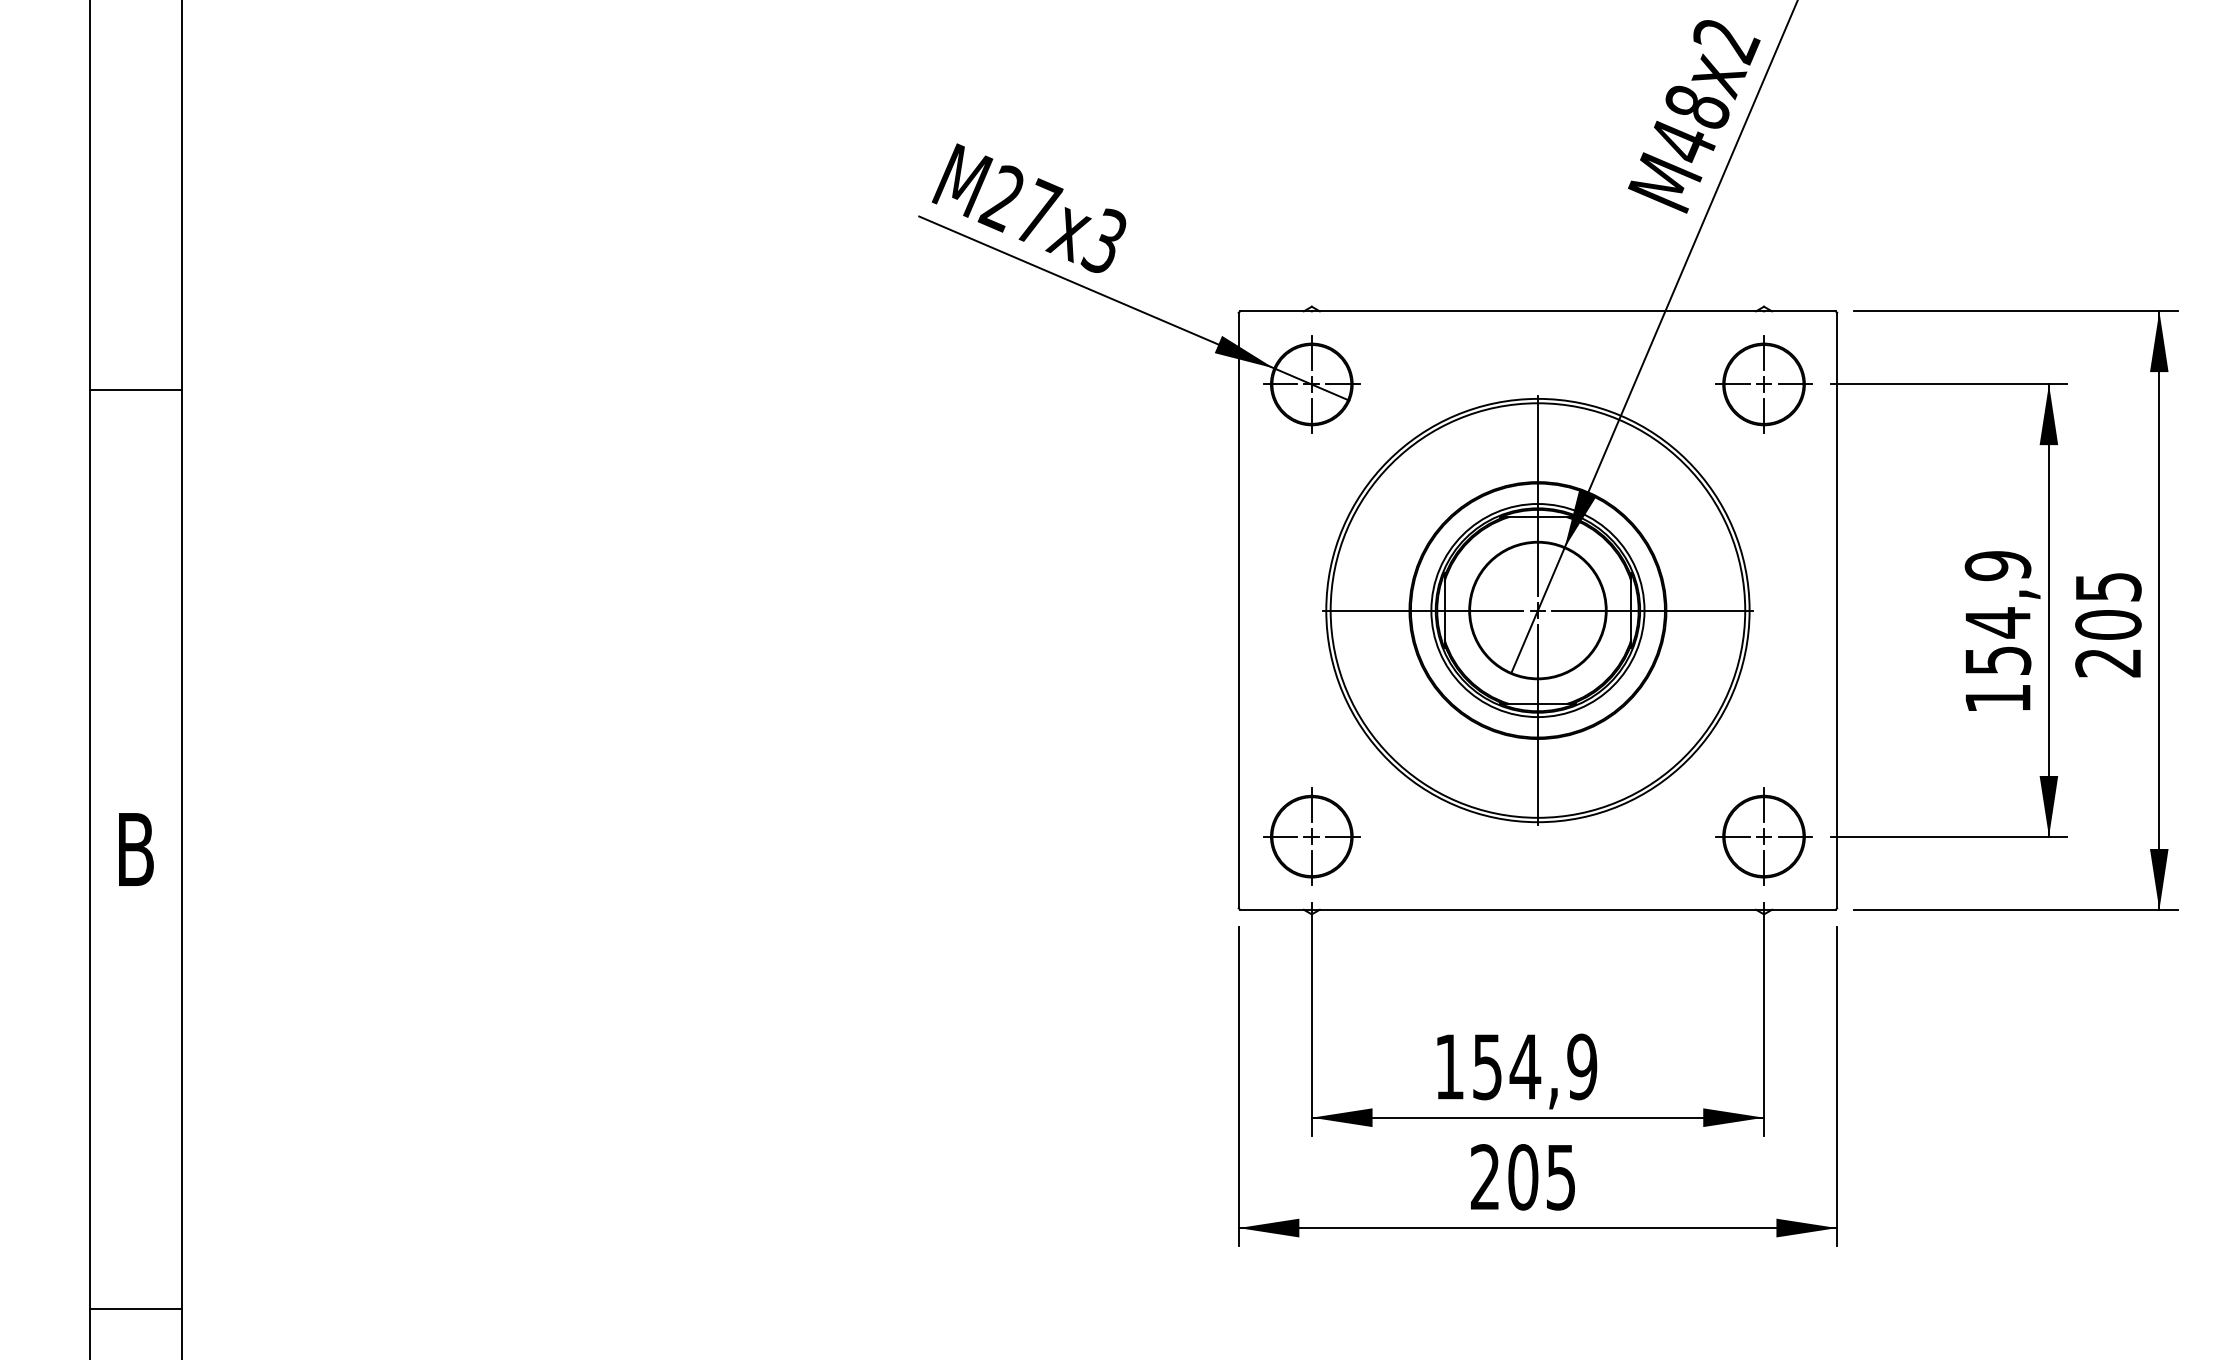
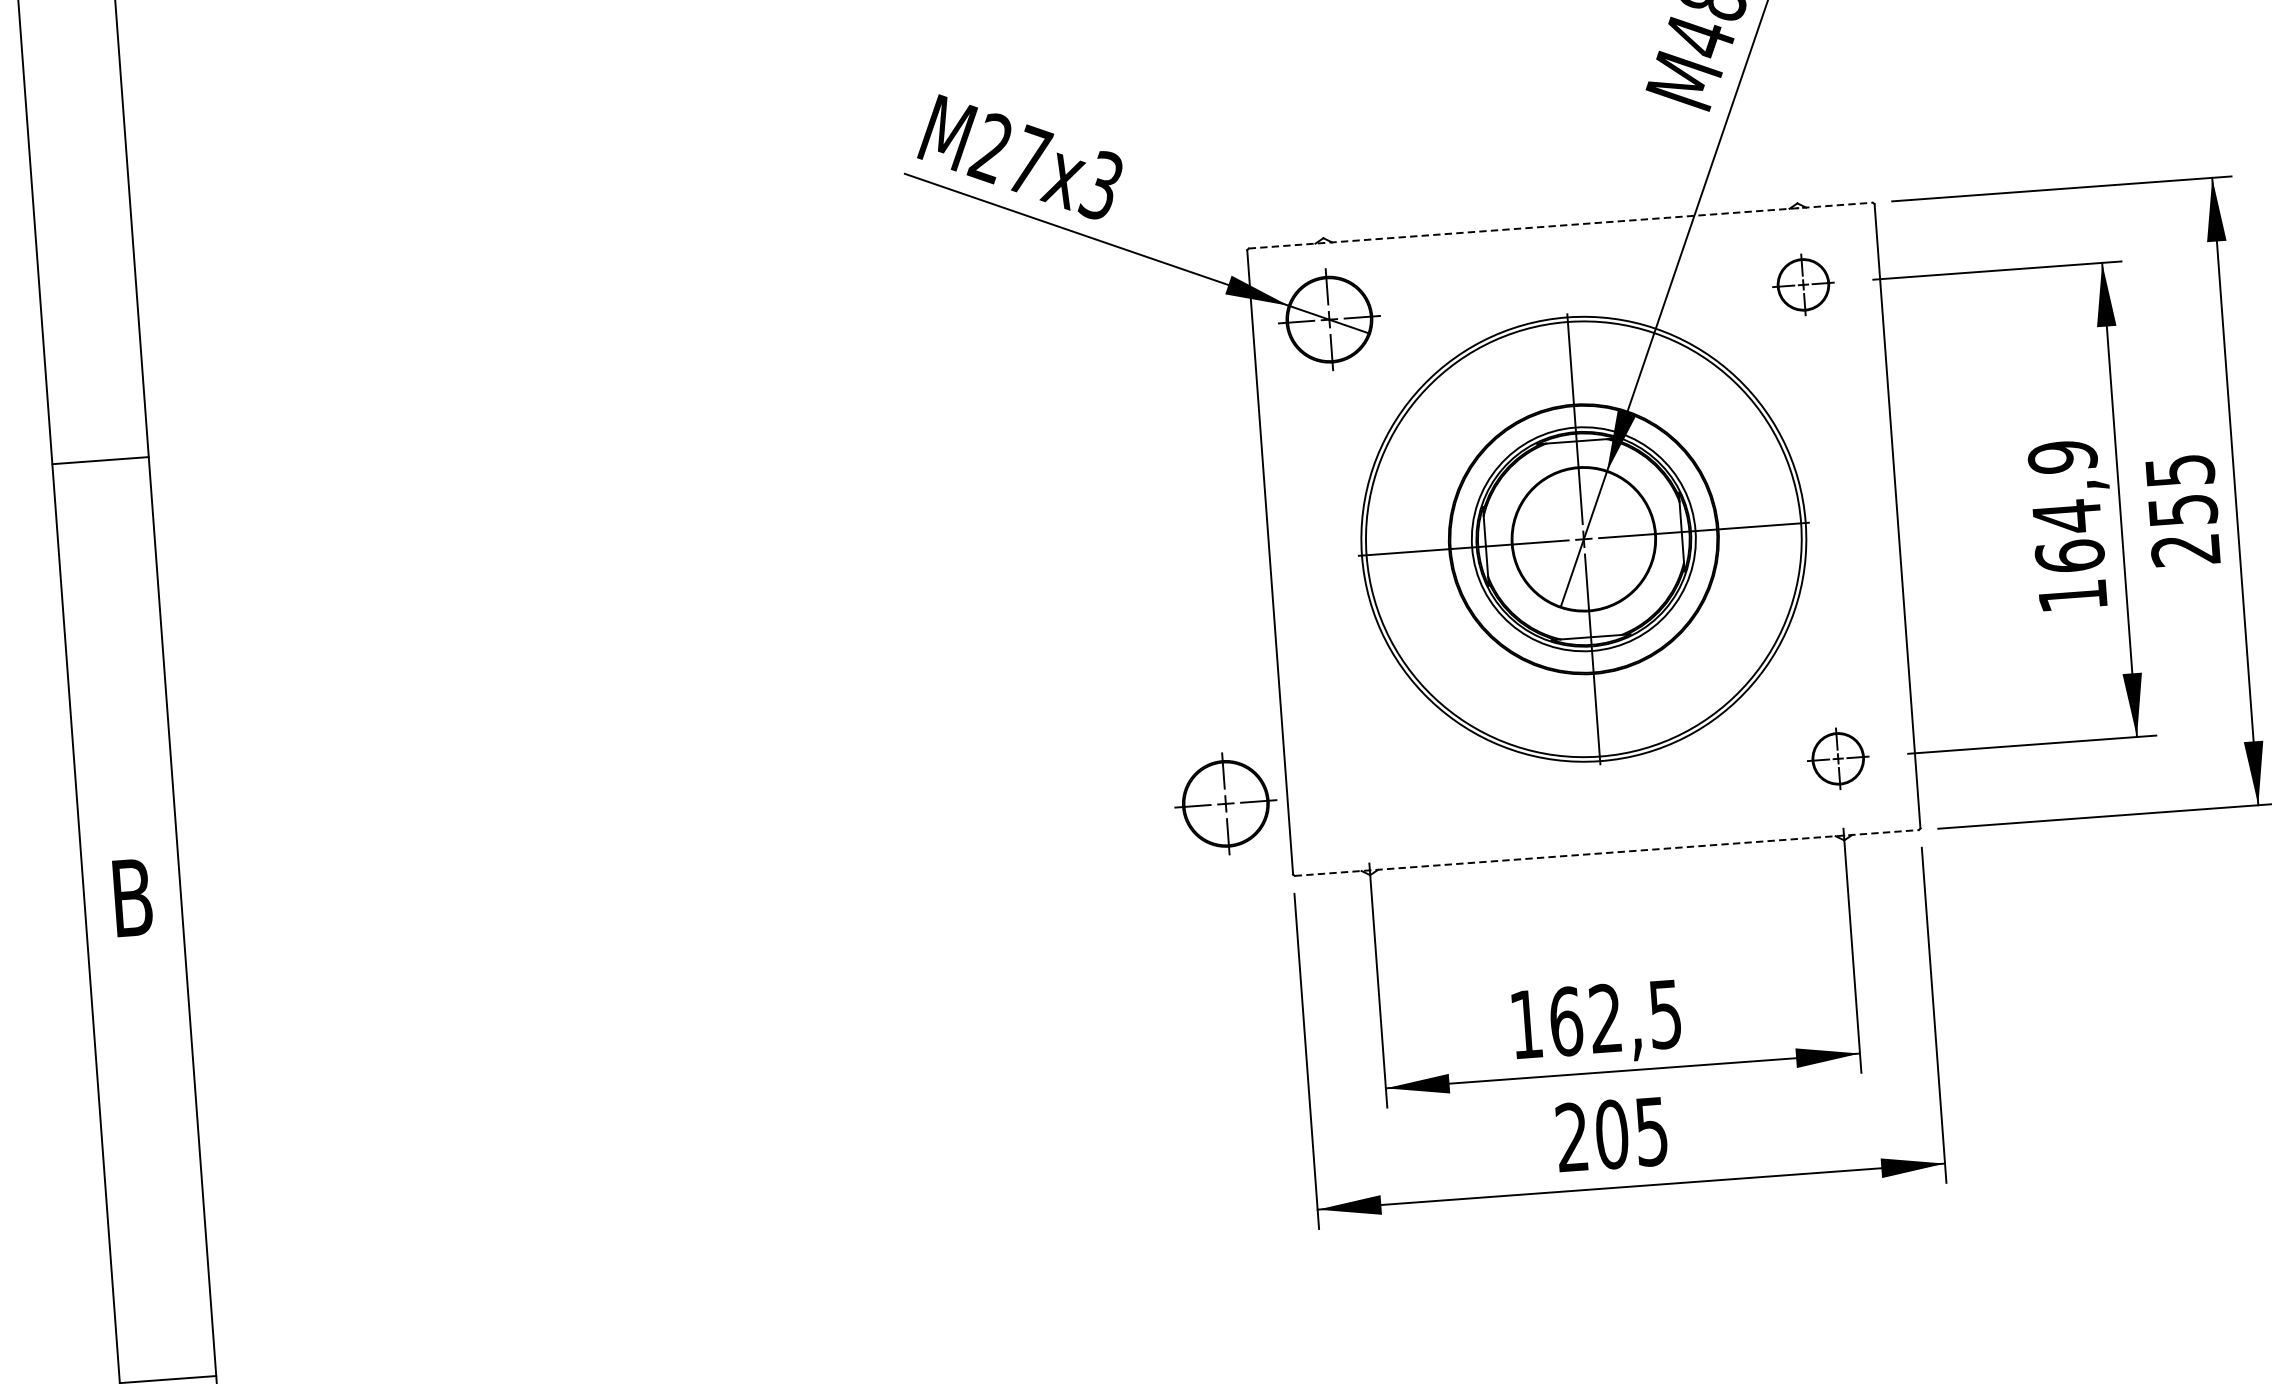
line: (1537, 311) -> (1560, 225), solid -> dashed
part: (1763, 384) -> (1802, 284), size x0.6
line: (136, 389) -> (101, 460), moved
text: (2108, 624) -> (2183, 509), 205 -> 255
text: (1997, 660) -> (2069, 556), 154,9 -> 164,9
part: (1311, 836) -> (1225, 803), moved
part: (1763, 836) -> (1837, 758), size x0.6
line: (1537, 909) -> (1606, 852), solid -> dashed
text: (1535, 1066) -> (1616, 1017), 154,9 -> 162,5

